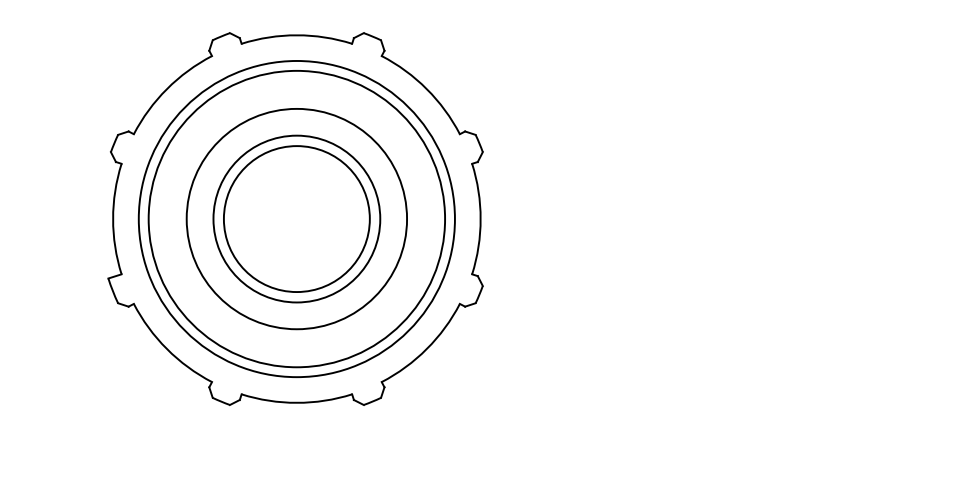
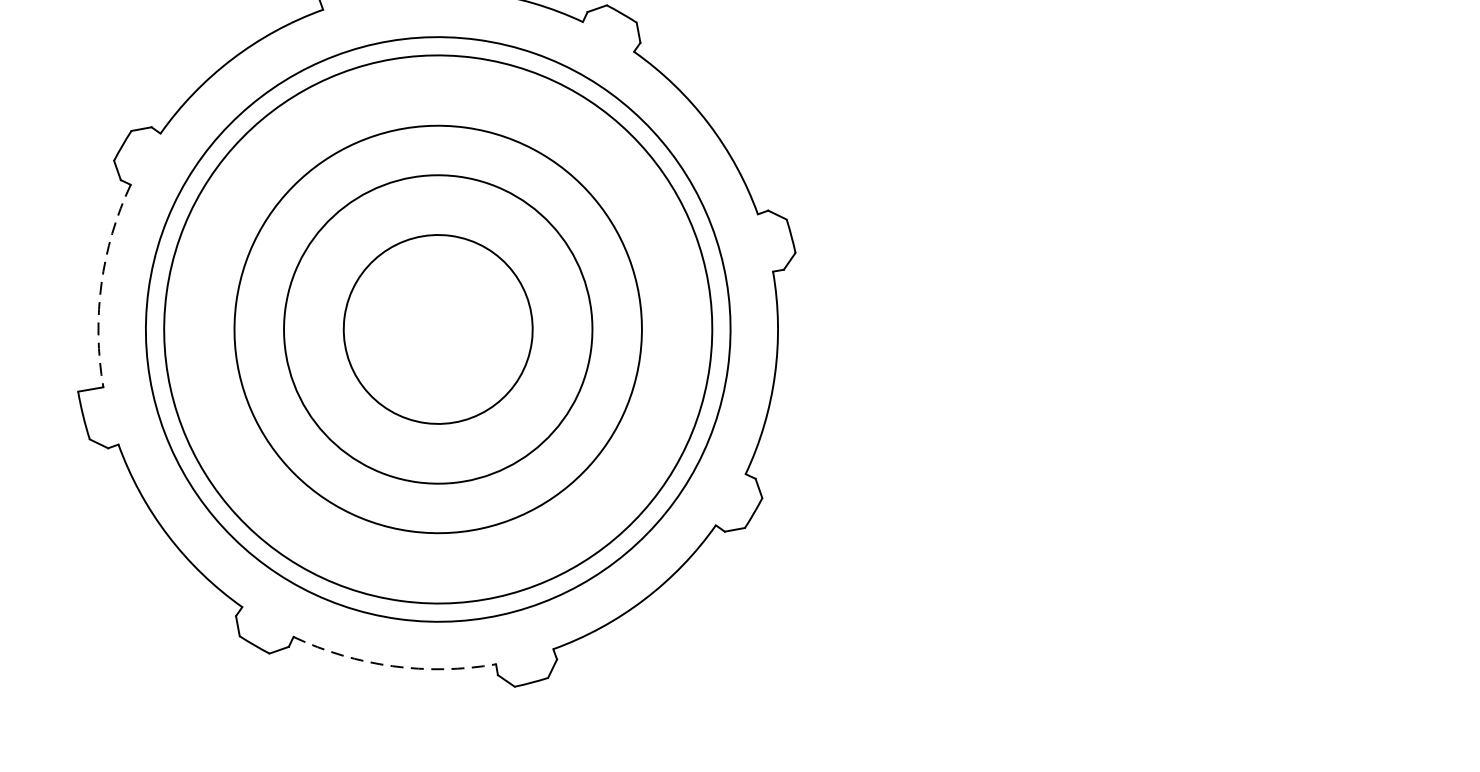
arc: (113, 219) -> (102, 284), solid -> dashed
circle: (296, 219) -> (437, 330), size x0.7
arc: (296, 402) -> (392, 665), solid -> dashed

